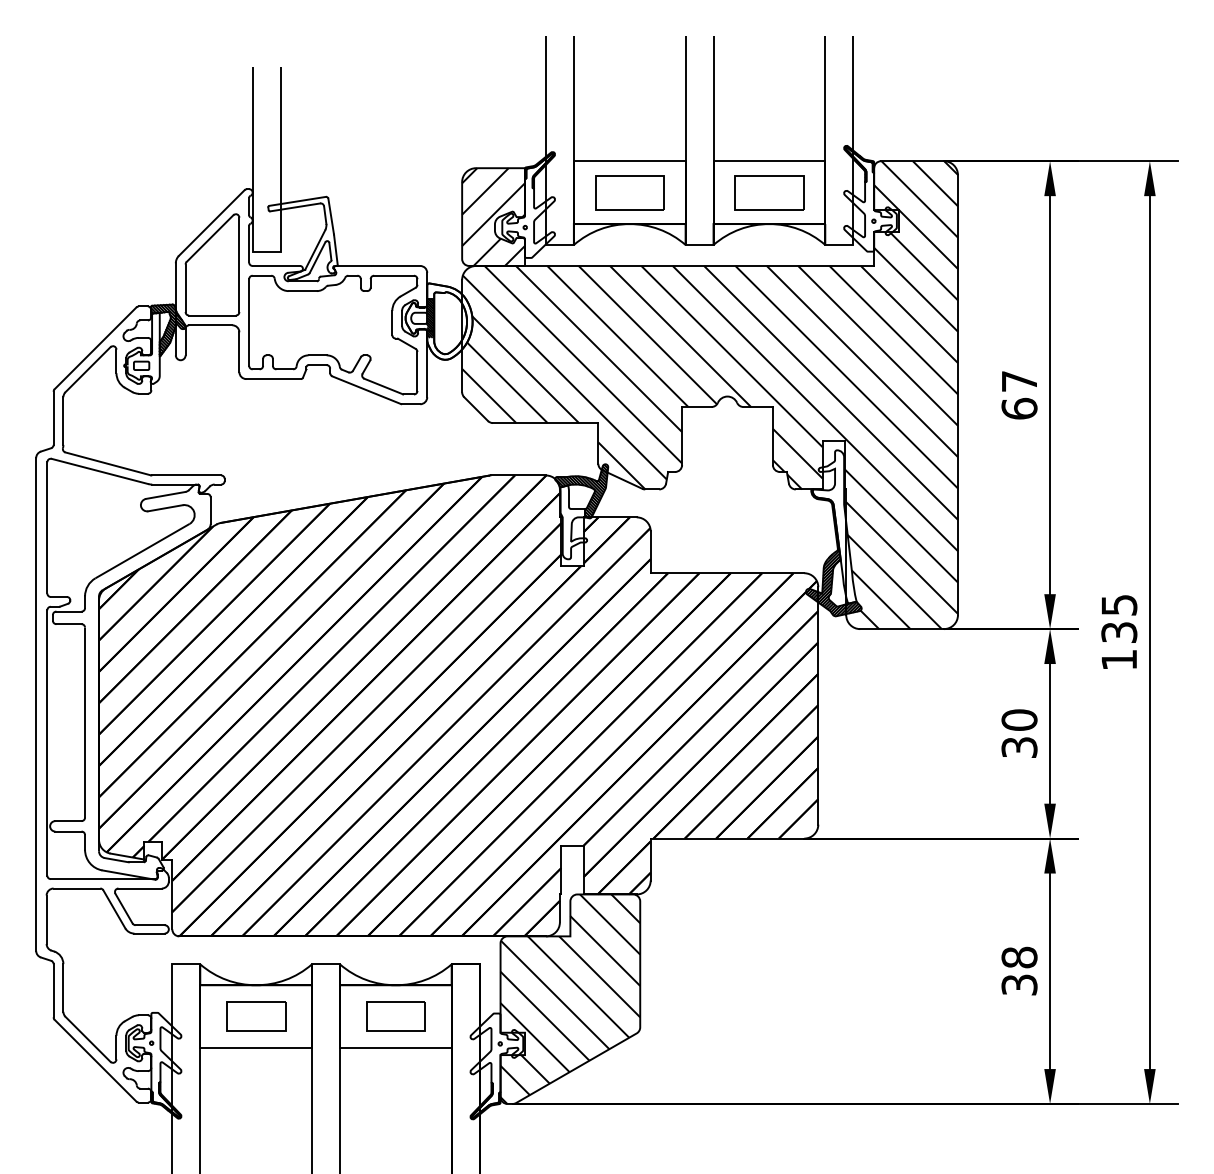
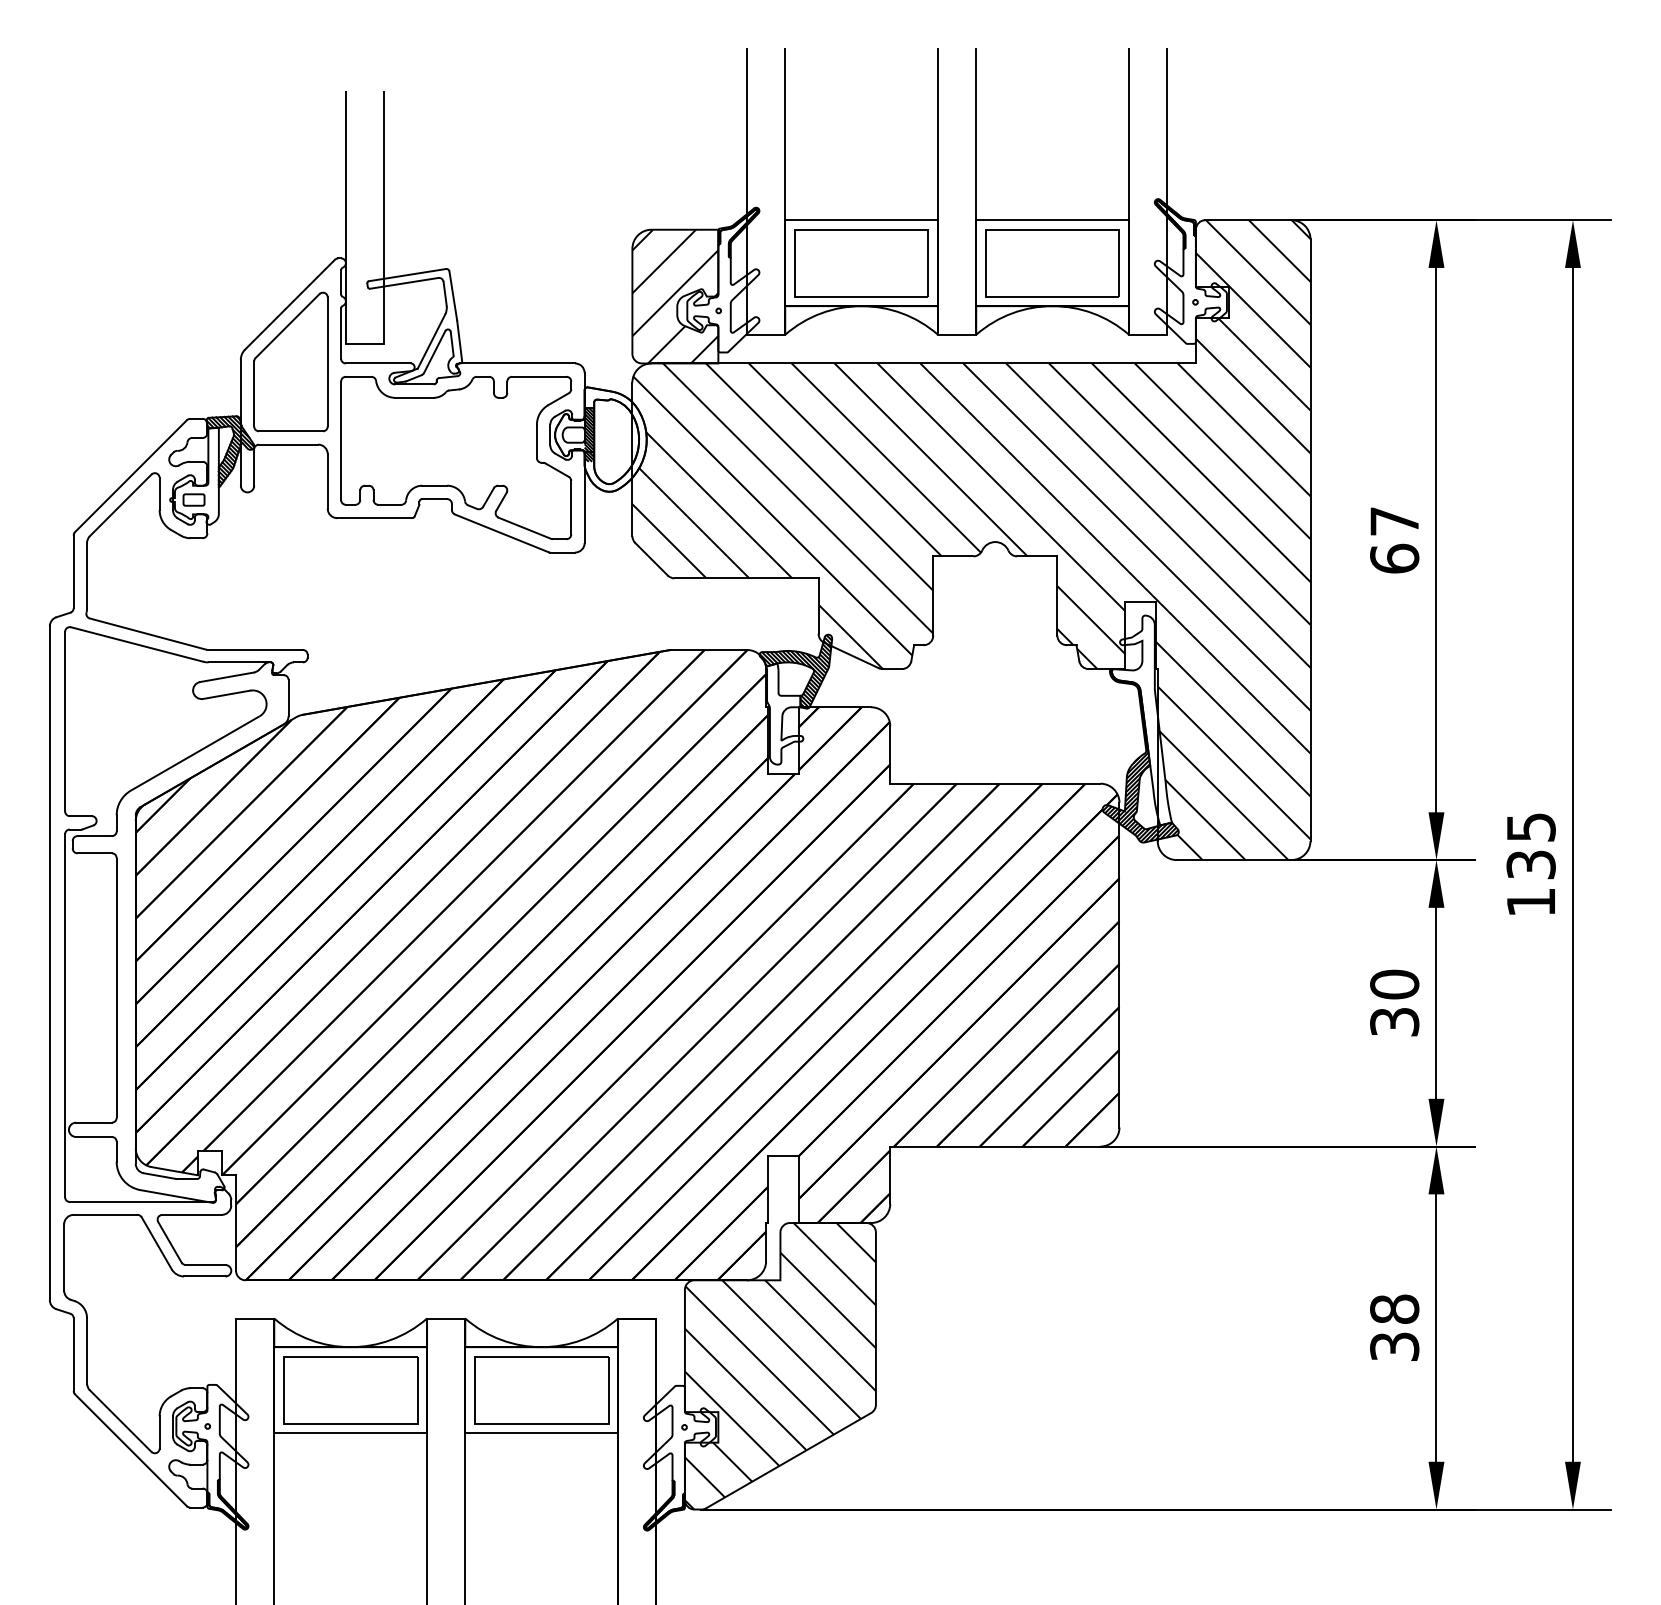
part: (629, 192) -> (861, 263), size x1.43
part: (769, 192) -> (1052, 263), size x1.43
part: (256, 1016) -> (350, 1390), size x1.67
part: (395, 1016) -> (541, 1390), size x1.67

